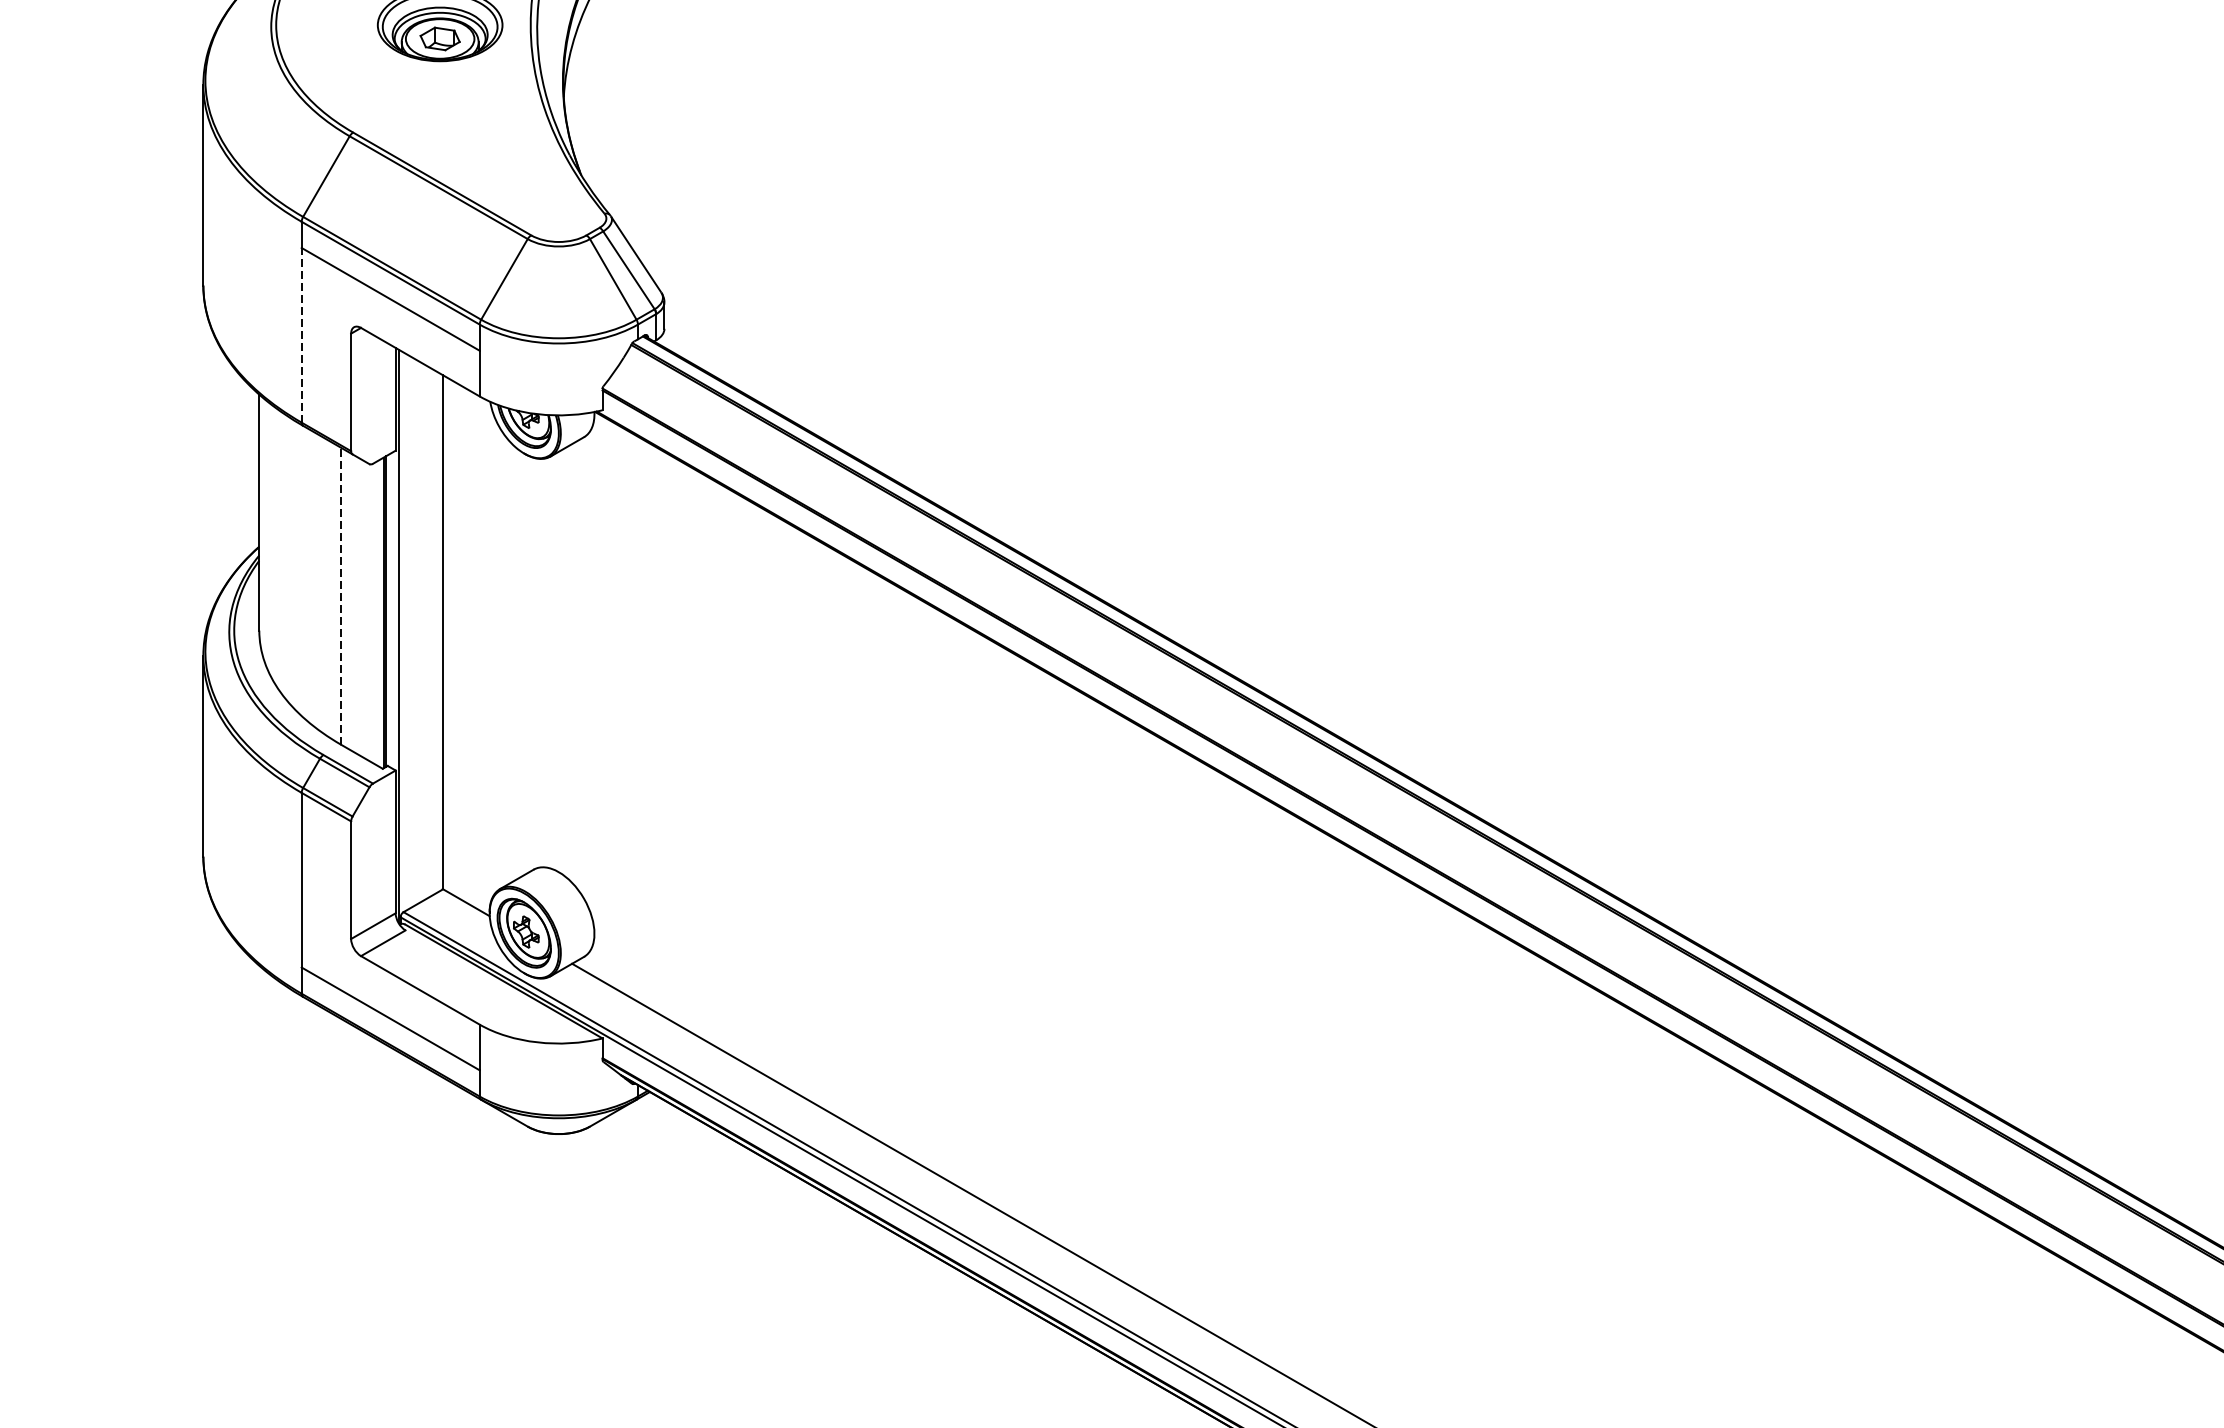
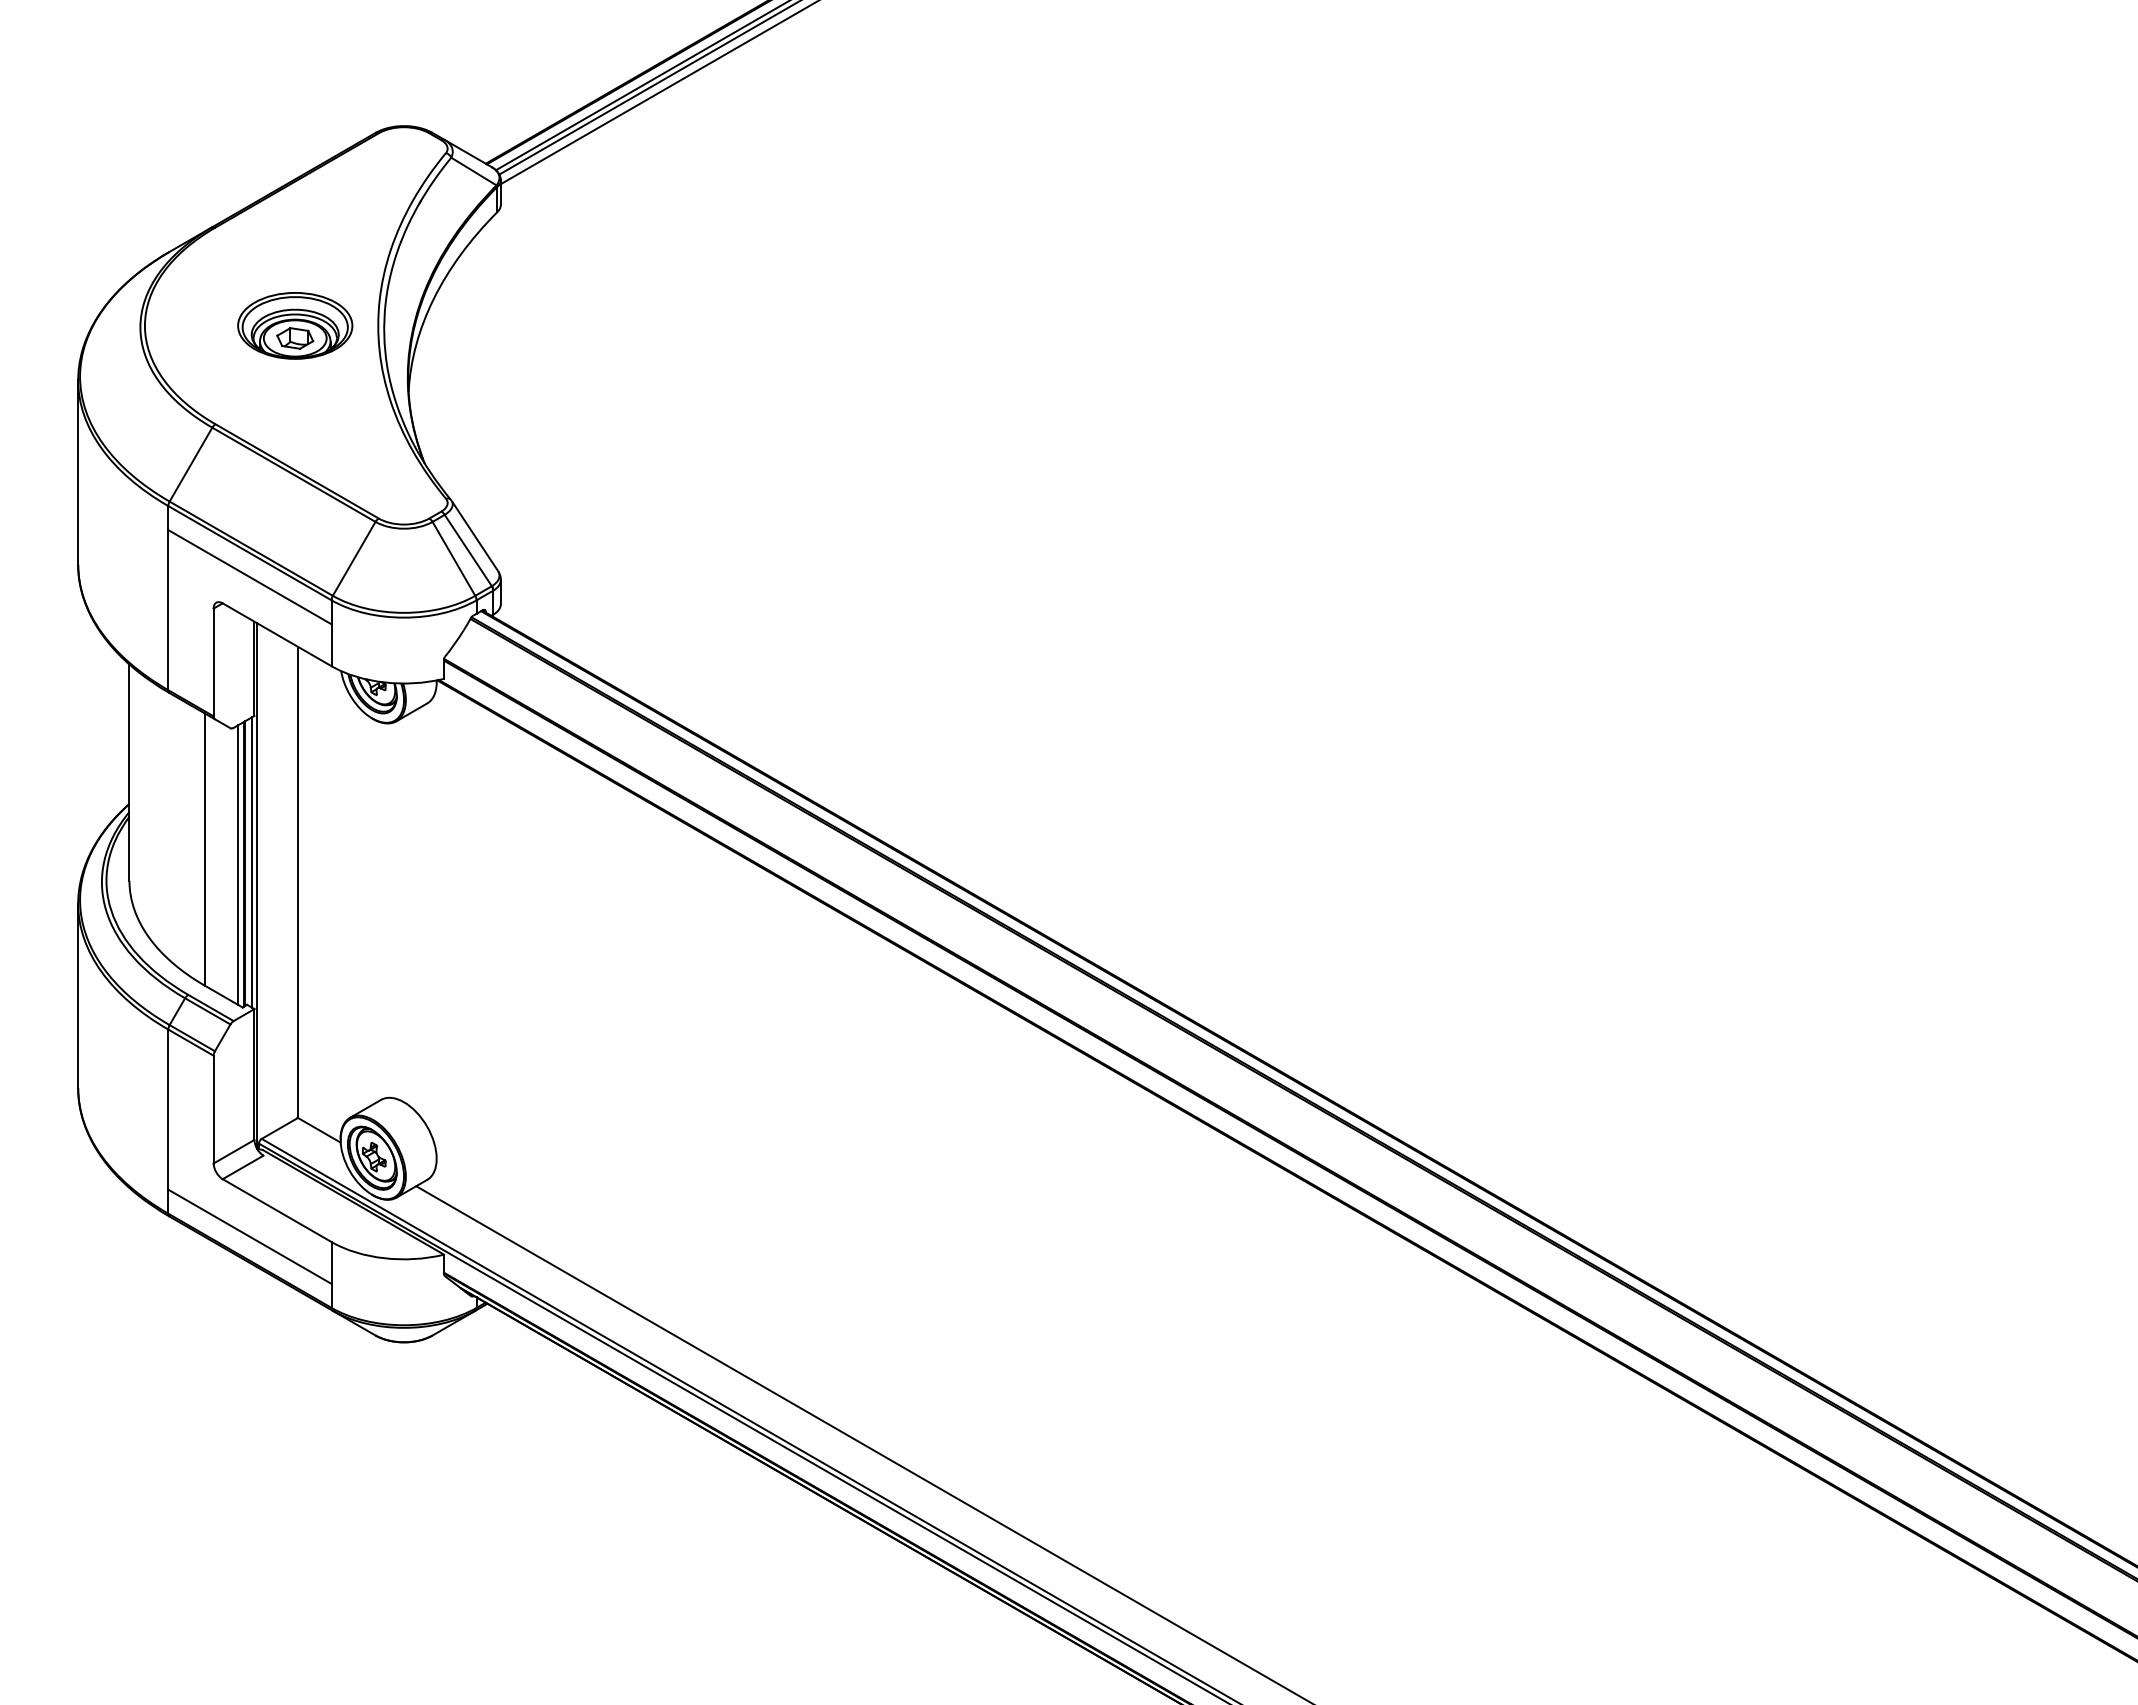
line: (301, 334) -> (168, 609), dashed -> solid
line: (341, 595) -> (204, 848), dashed -> solid
line: (392, 610) -> (251, 862), added
line: (378, 612) -> (238, 864), added

